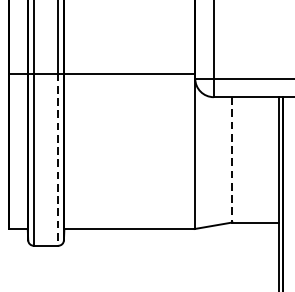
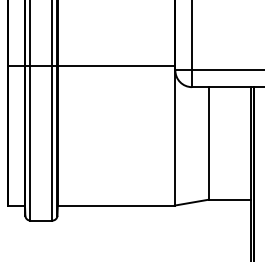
line: (58, 159) -> (52, 143), dashed -> solid
line: (232, 159) -> (208, 143), dashed -> solid

